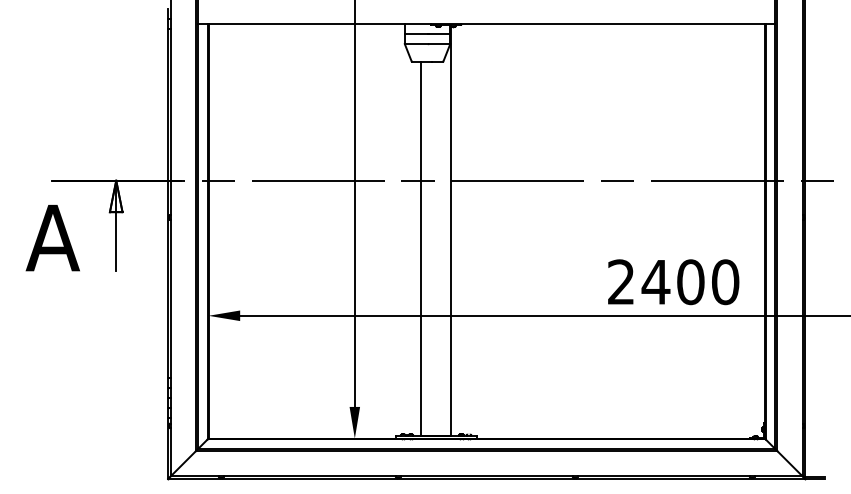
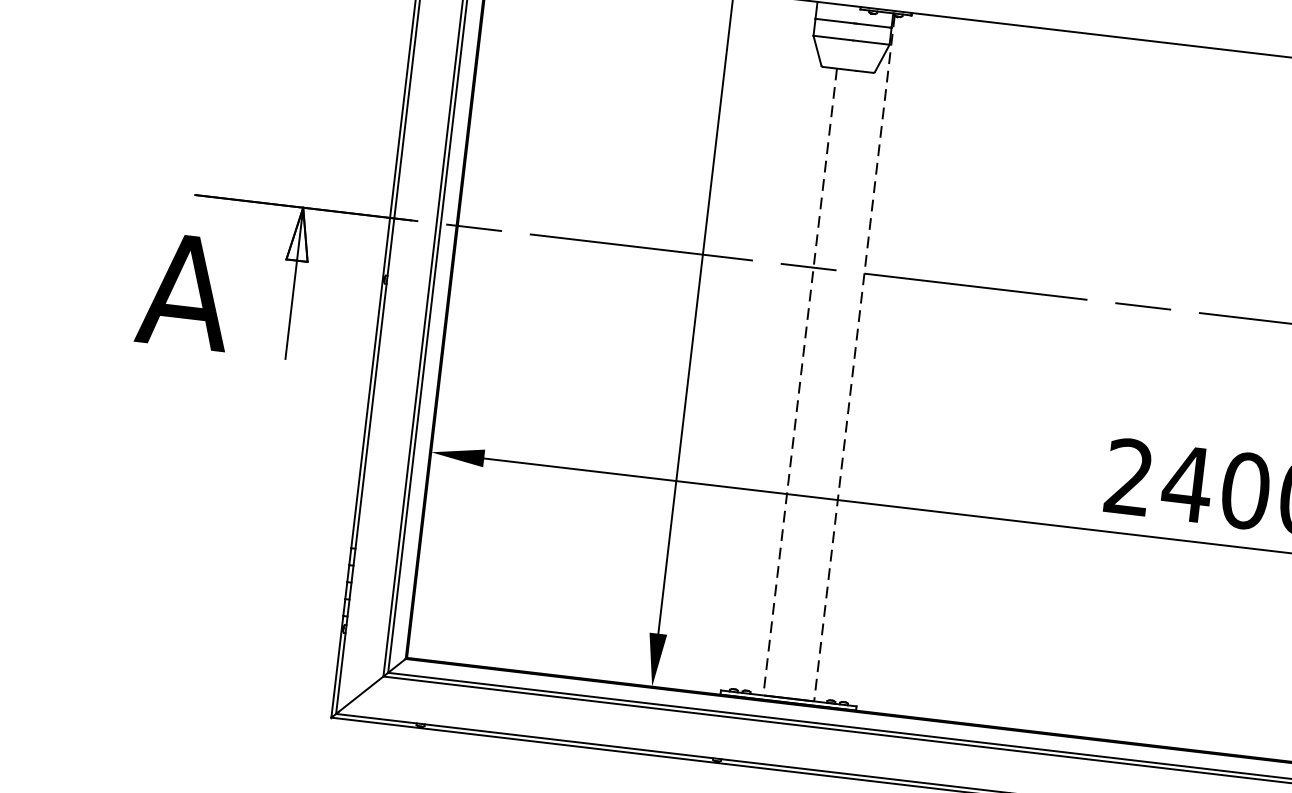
line: (451, 231) -> (854, 358), solid -> dashed
line: (420, 249) -> (799, 382), solid -> dashed

